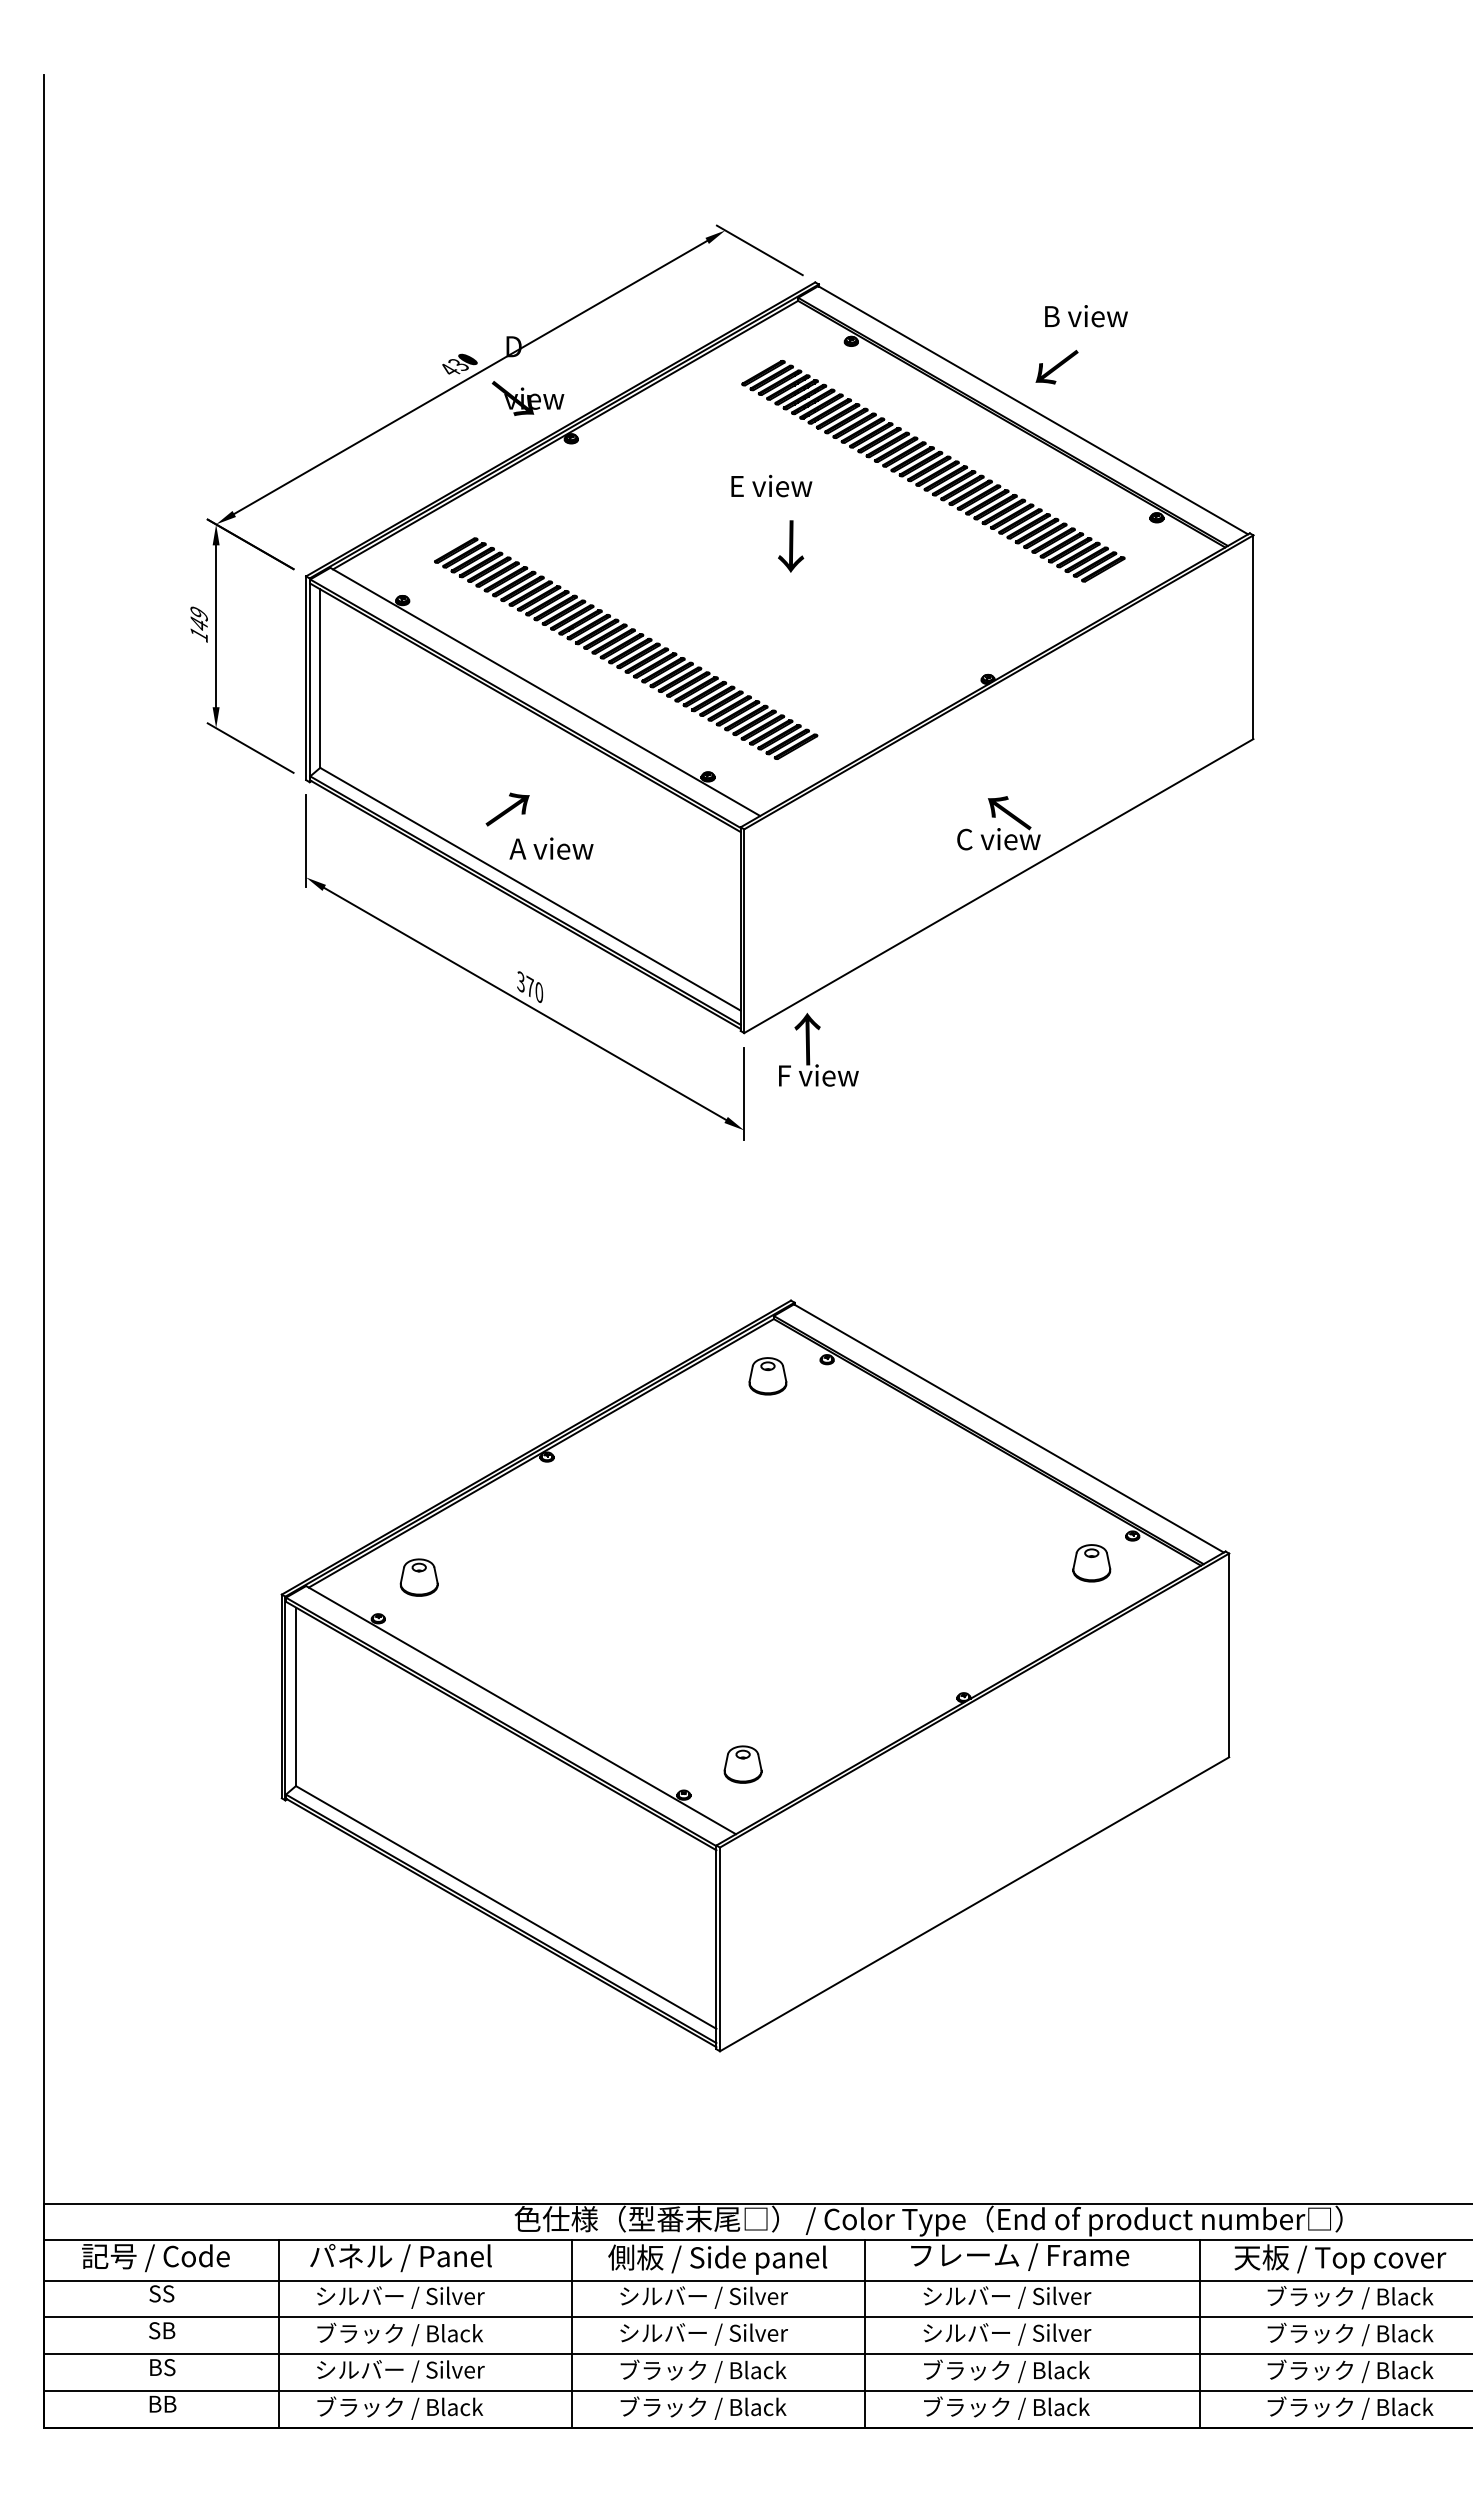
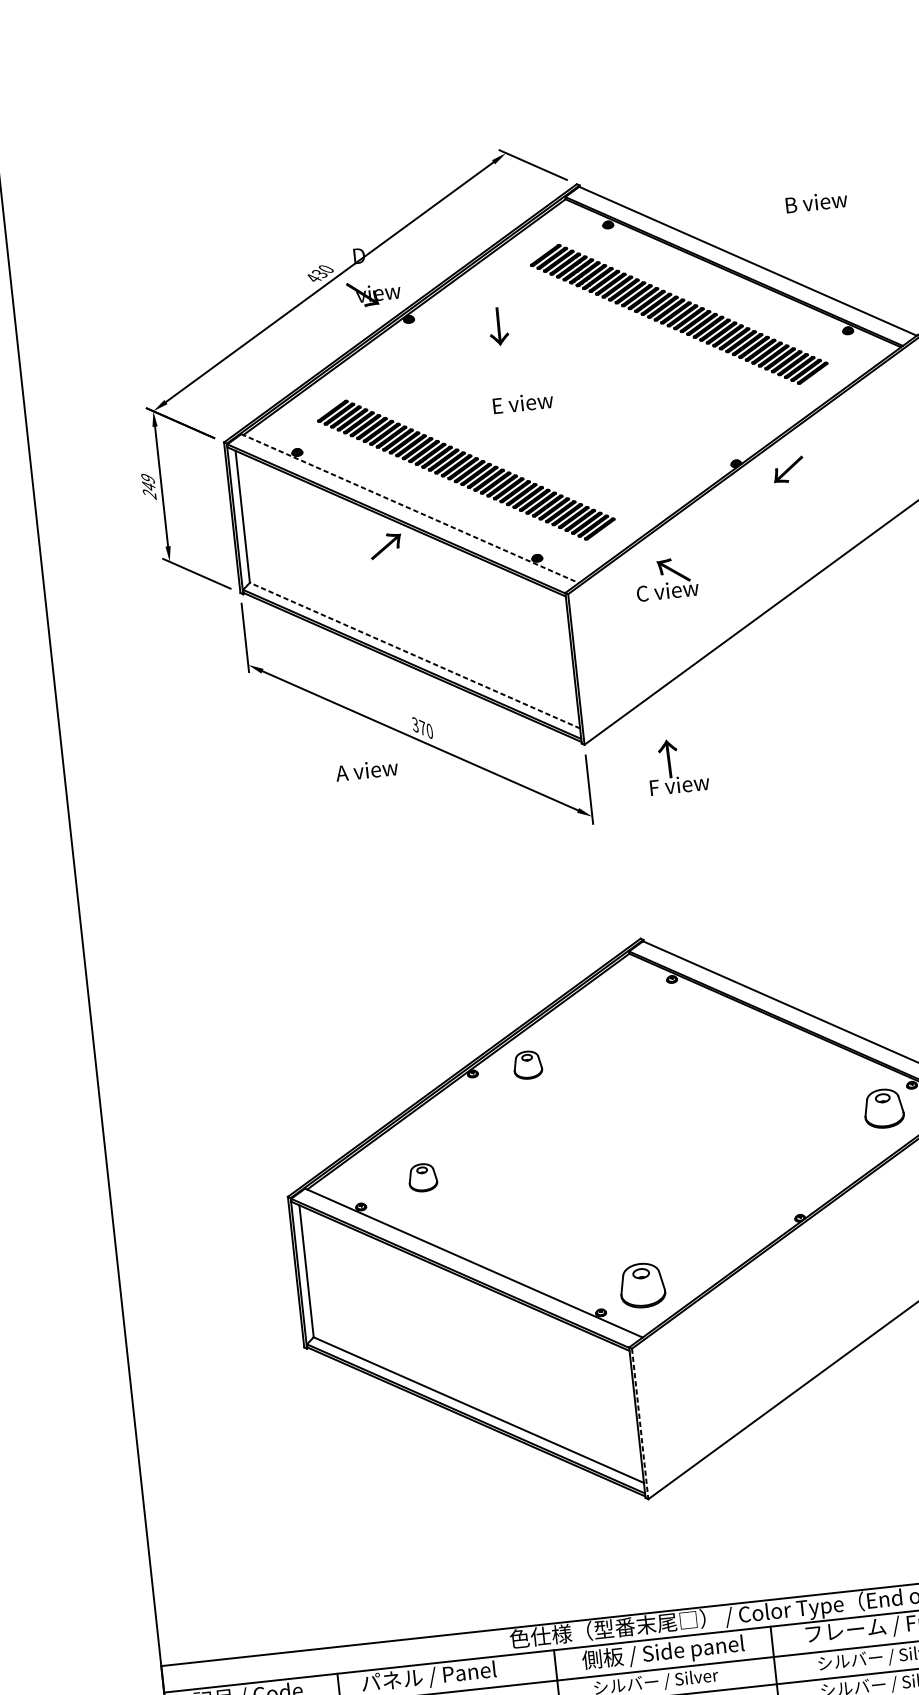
text: (1086, 316) -> (816, 202), moved
text: (1056, 366) -> (788, 469), moved
text: (771, 485) -> (522, 402), moved
text: (791, 546) -> (498, 326), moved
text: (198, 635) -> (149, 494), 149 -> 249
line: (545, 692) -> (410, 509), solid -> dashed
text: (507, 809) -> (385, 546), moved
text: (998, 823) -> (666, 579), moved
text: (551, 848) -> (366, 770), moved
line: (530, 889) -> (415, 655), solid -> dashed
text: (818, 1049) -> (677, 765), moved
part: (767, 1376) -> (527, 1065), moved
part: (1091, 1563) -> (883, 1108), size x1.4
part: (418, 1577) -> (422, 1177), moved
part: (742, 1764) -> (641, 1285), size x1.6
line: (720, 1949) -> (640, 1423), solid -> dashed

